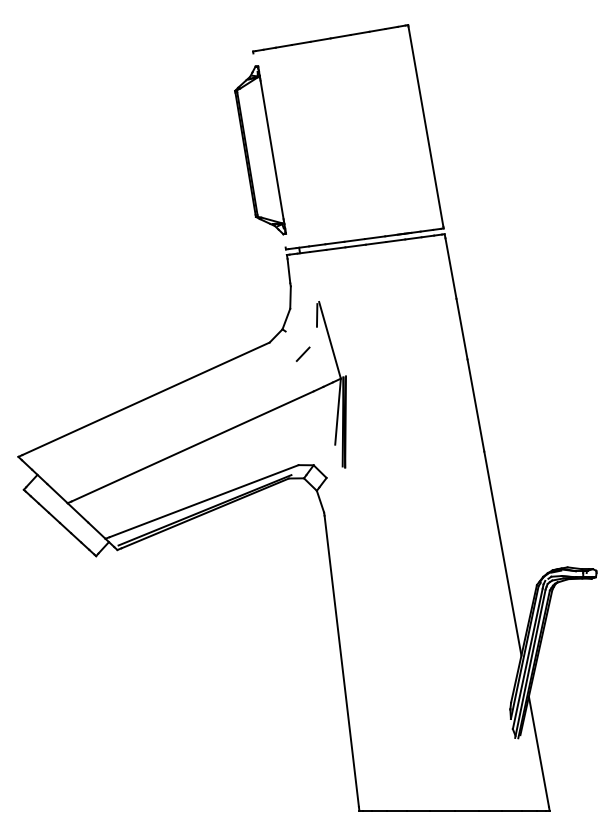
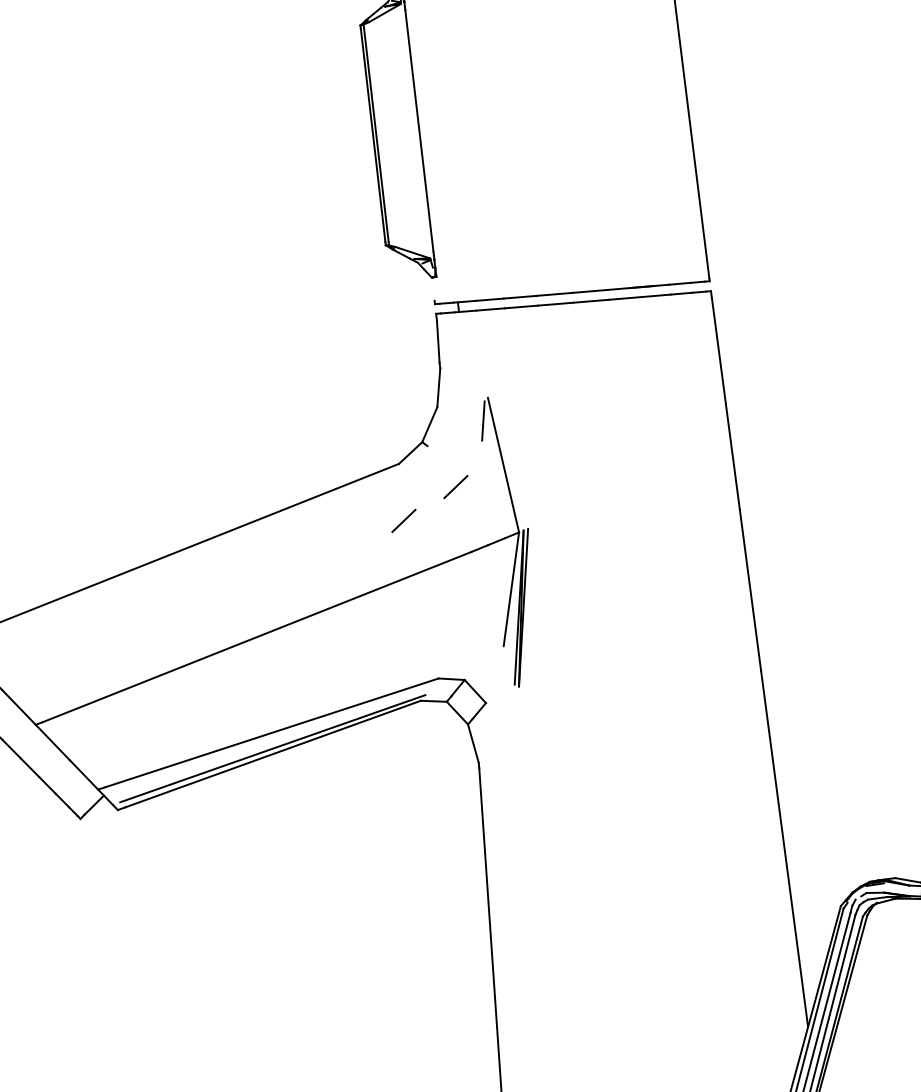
line: (273, 374) -> (402, 519), added

